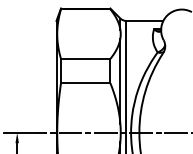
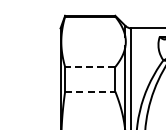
line: (85, 58) -> (90, 66), solid -> dashed
line: (85, 83) -> (90, 91), solid -> dashed

